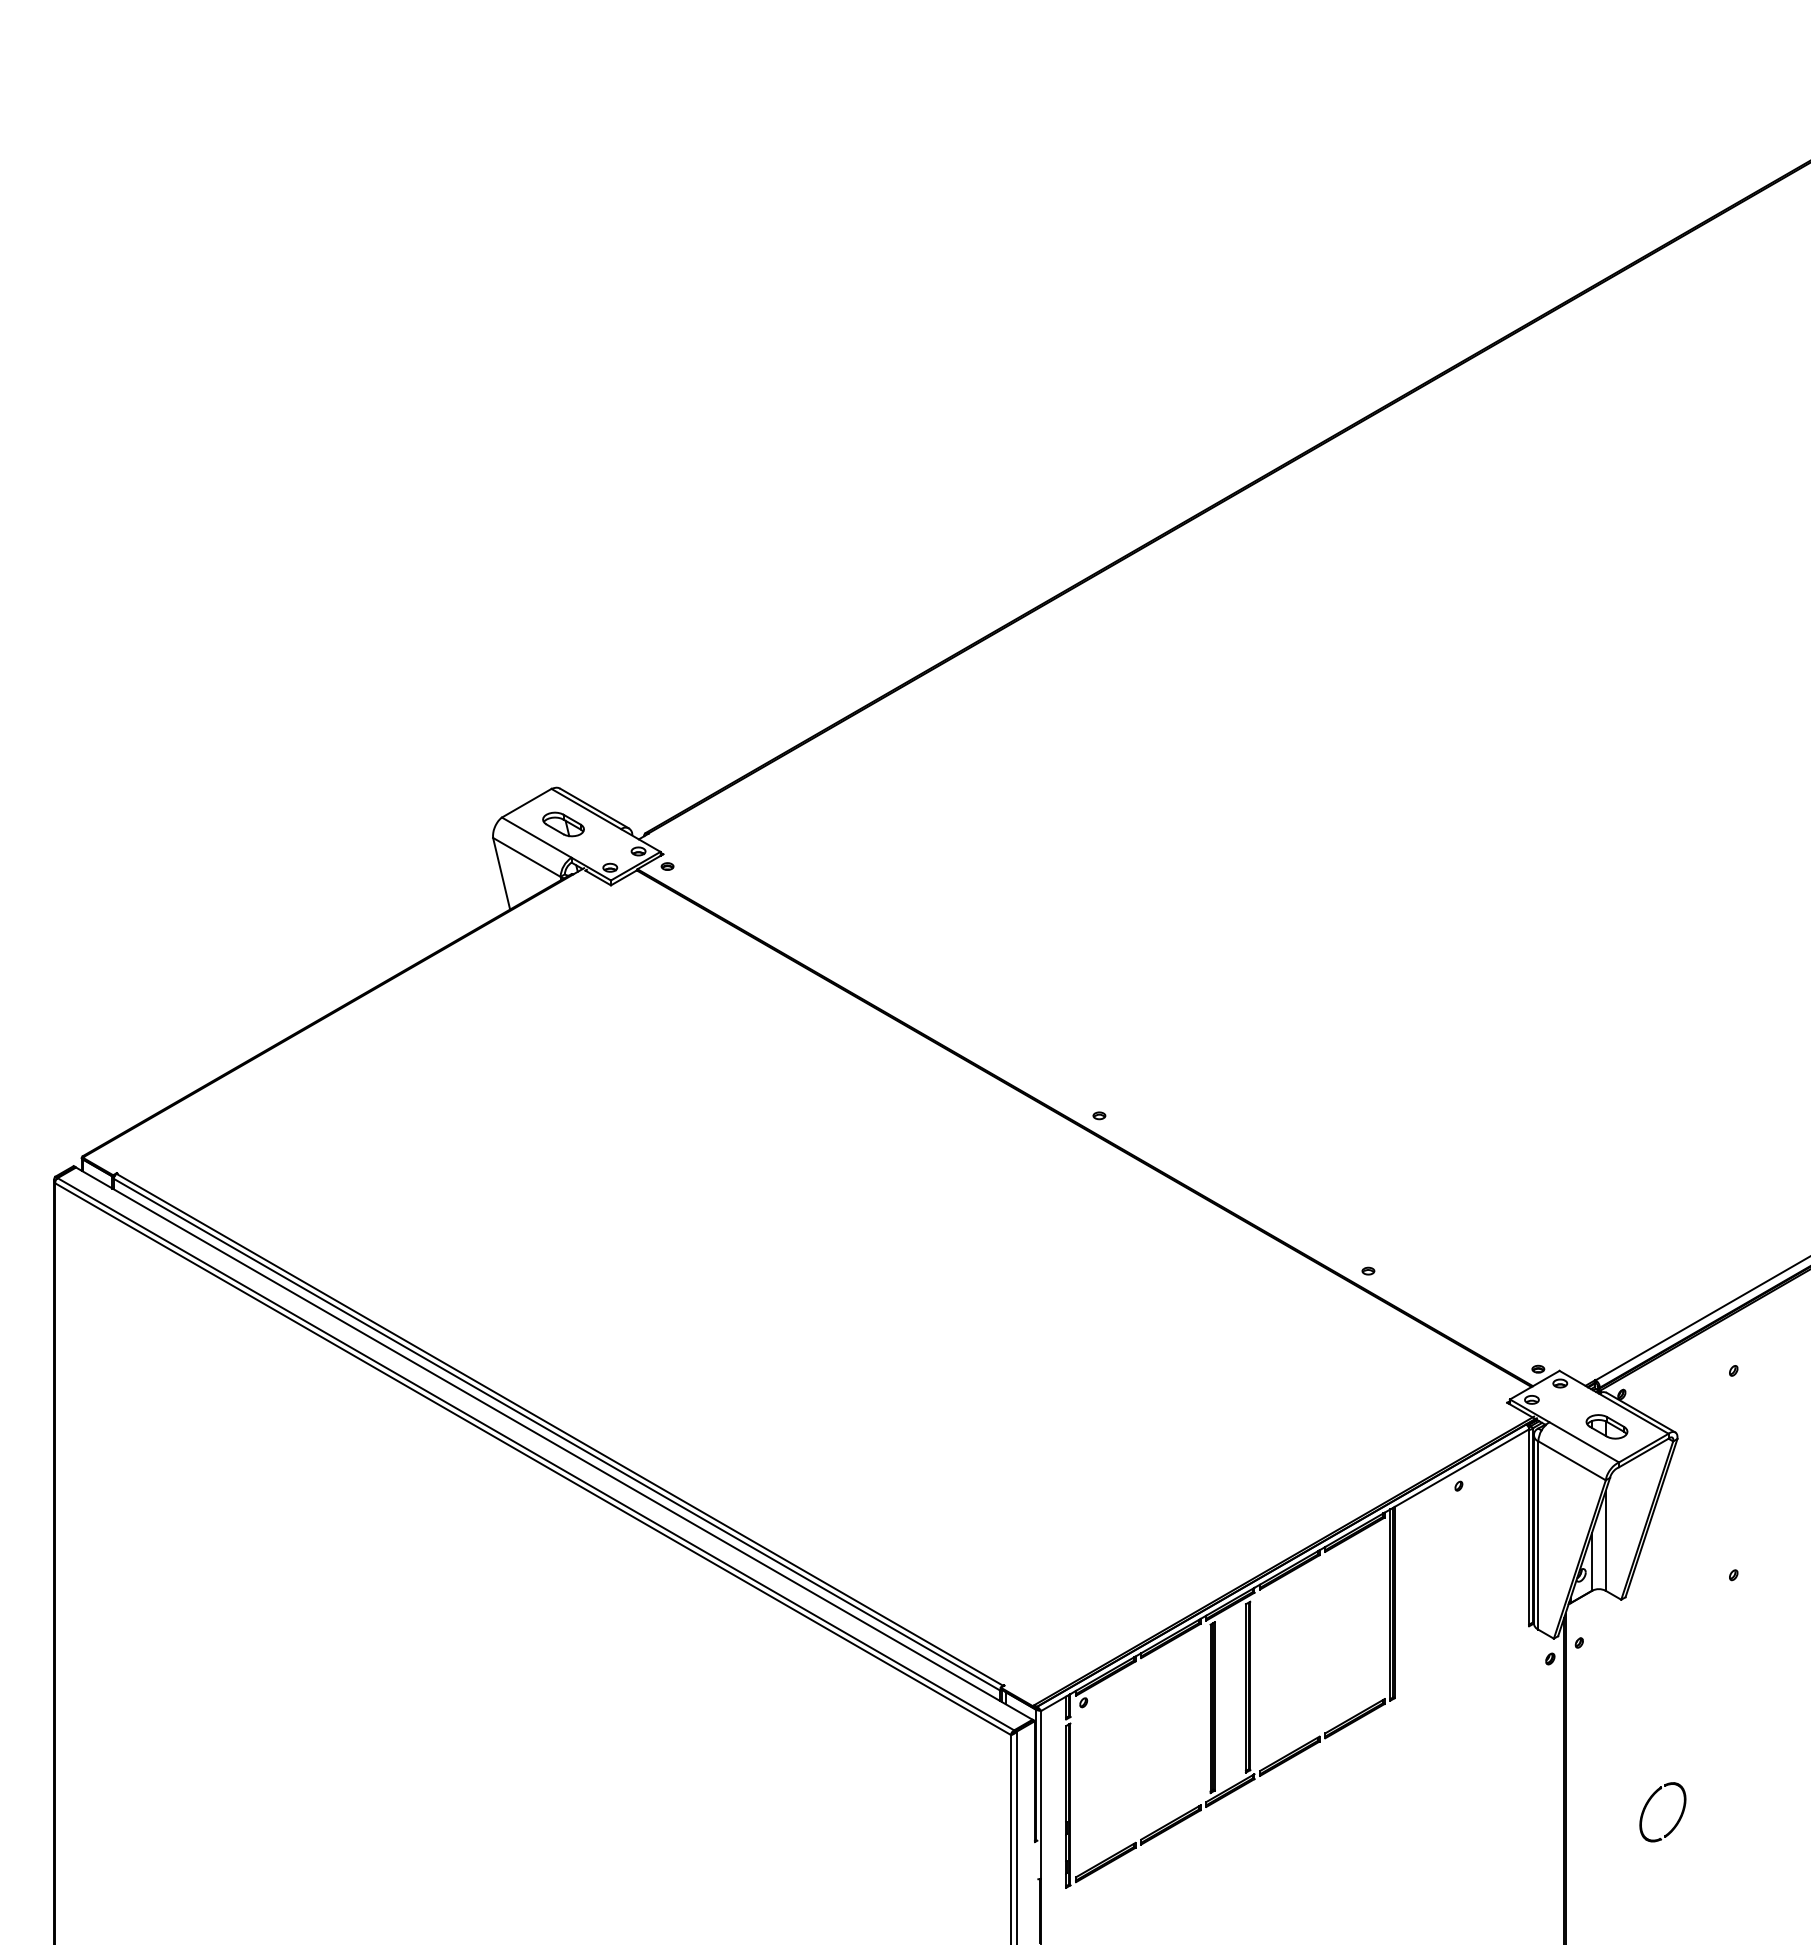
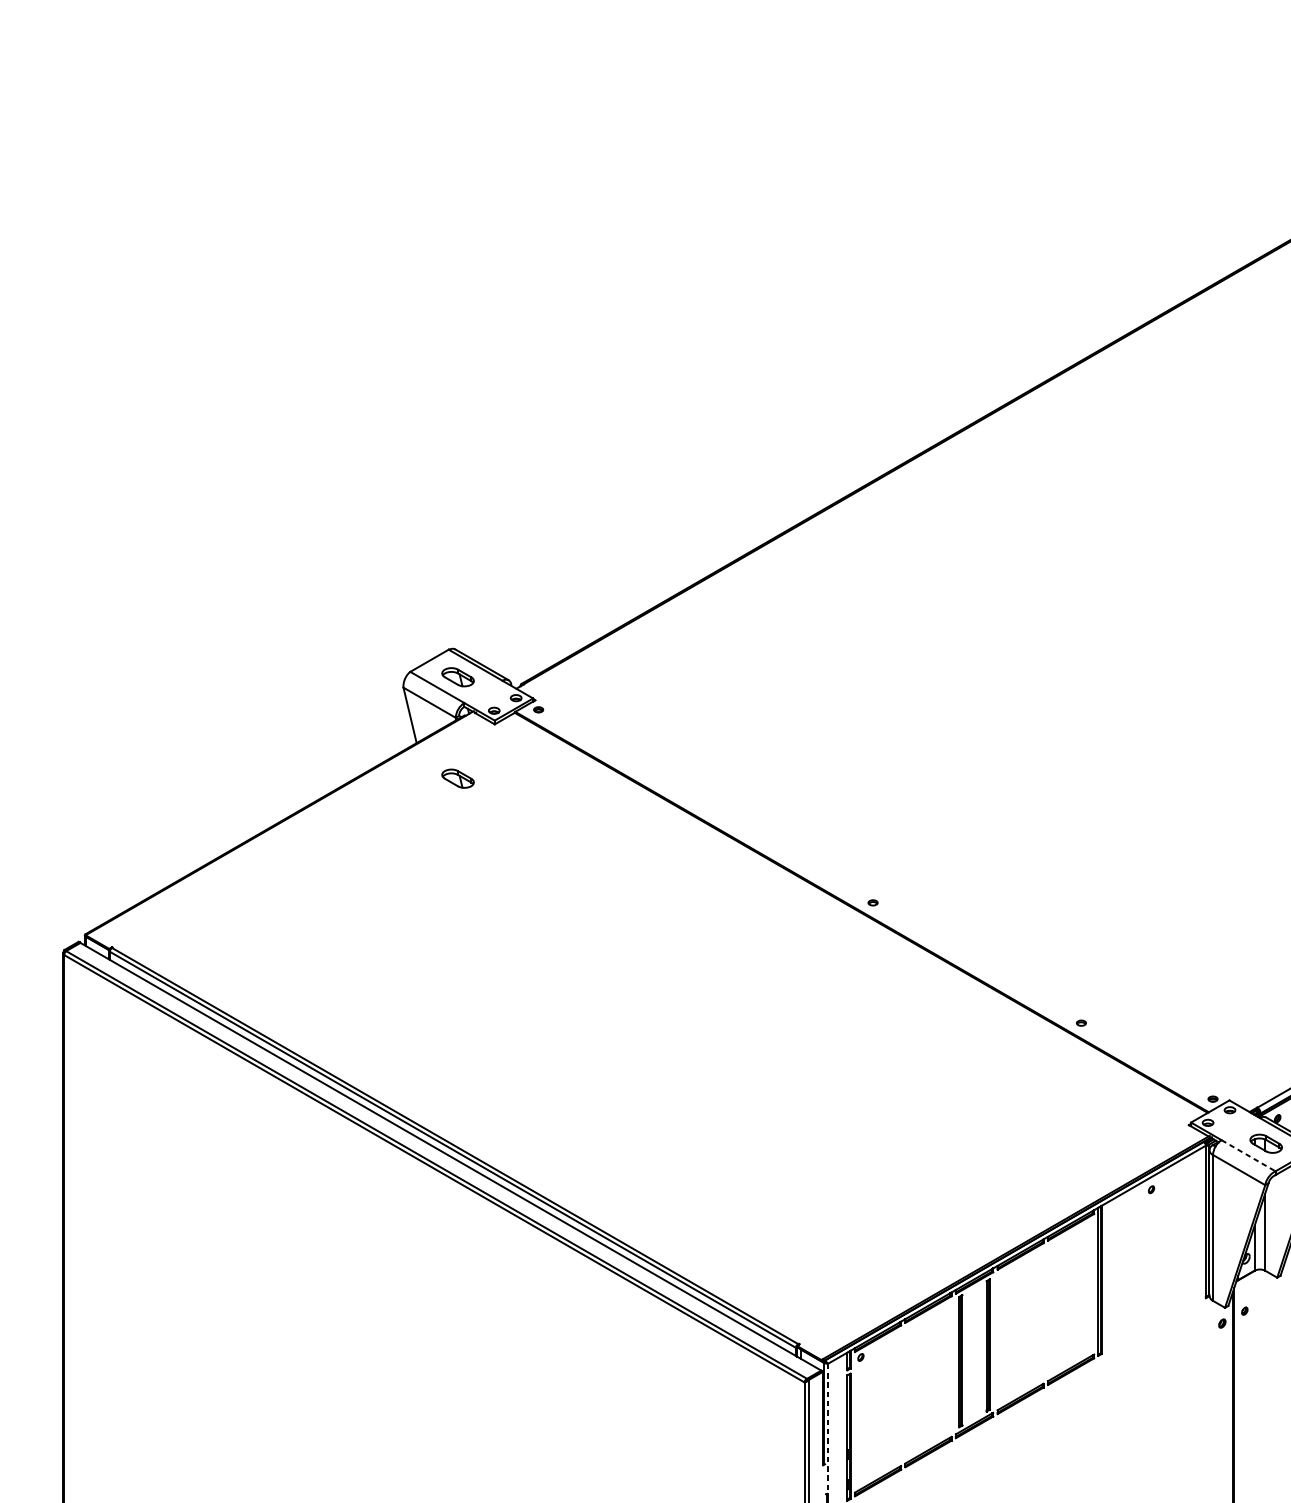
part: (563, 955) -> (458, 778), added
line: (1584, 1442) -> (1248, 1155), solid -> dashed
line: (1041, 1794) -> (828, 1428), solid -> dashed

